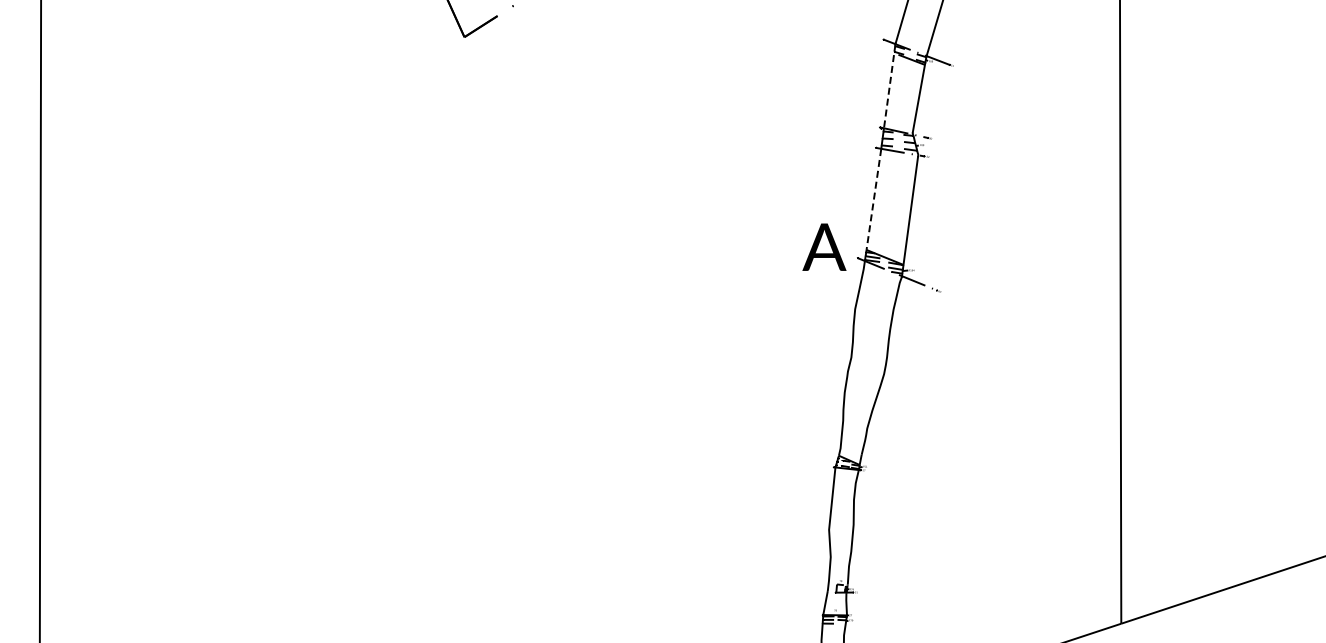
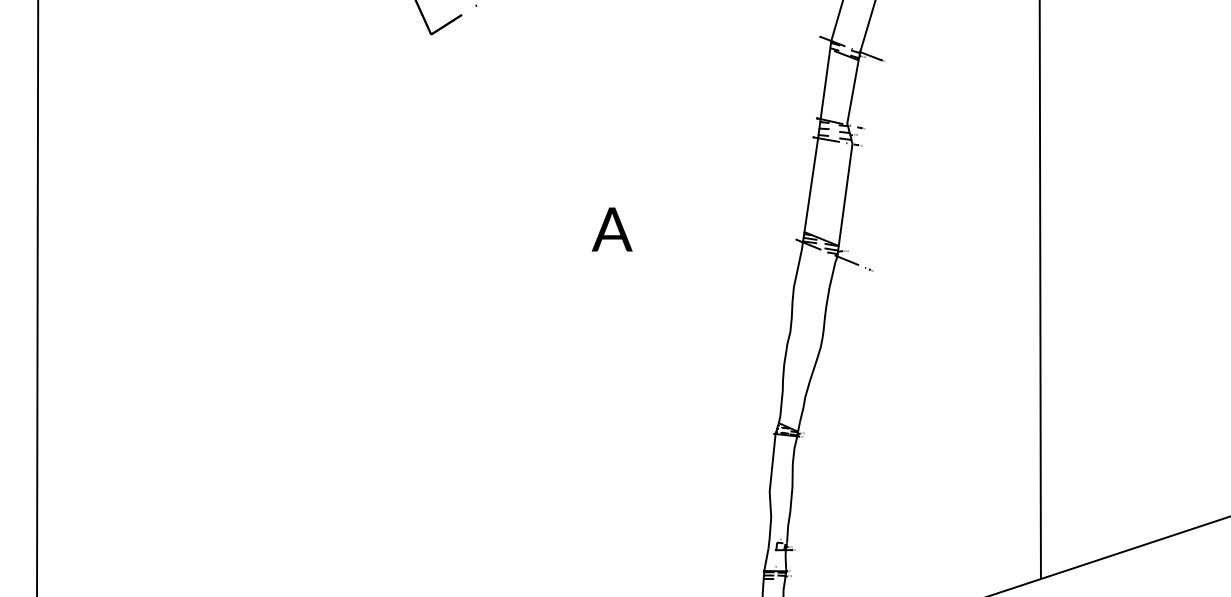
line: (889, 86) -> (825, 80), dashed -> solid
line: (873, 199) -> (810, 185), dashed -> solid
text: (824, 246) -> (612, 228), moved

